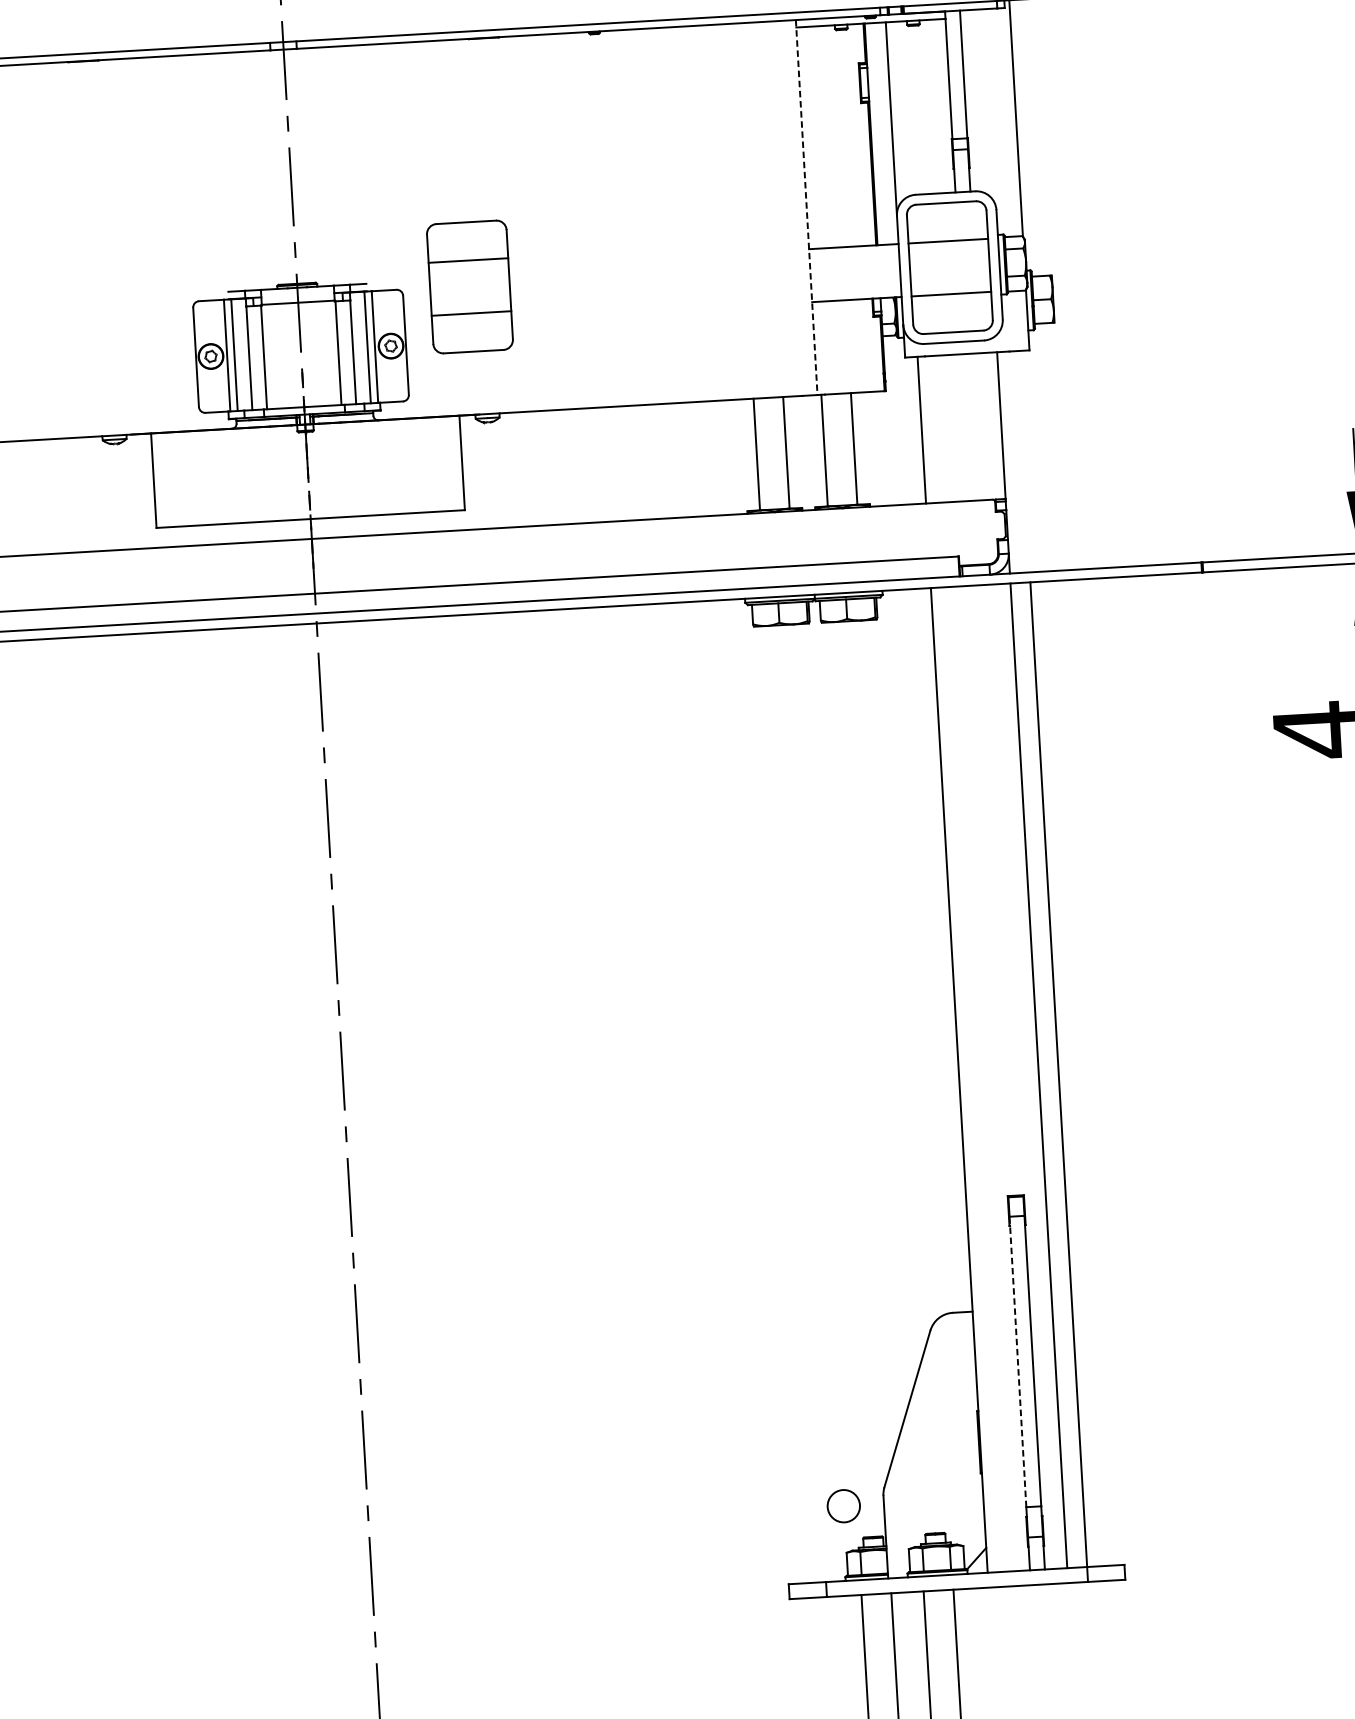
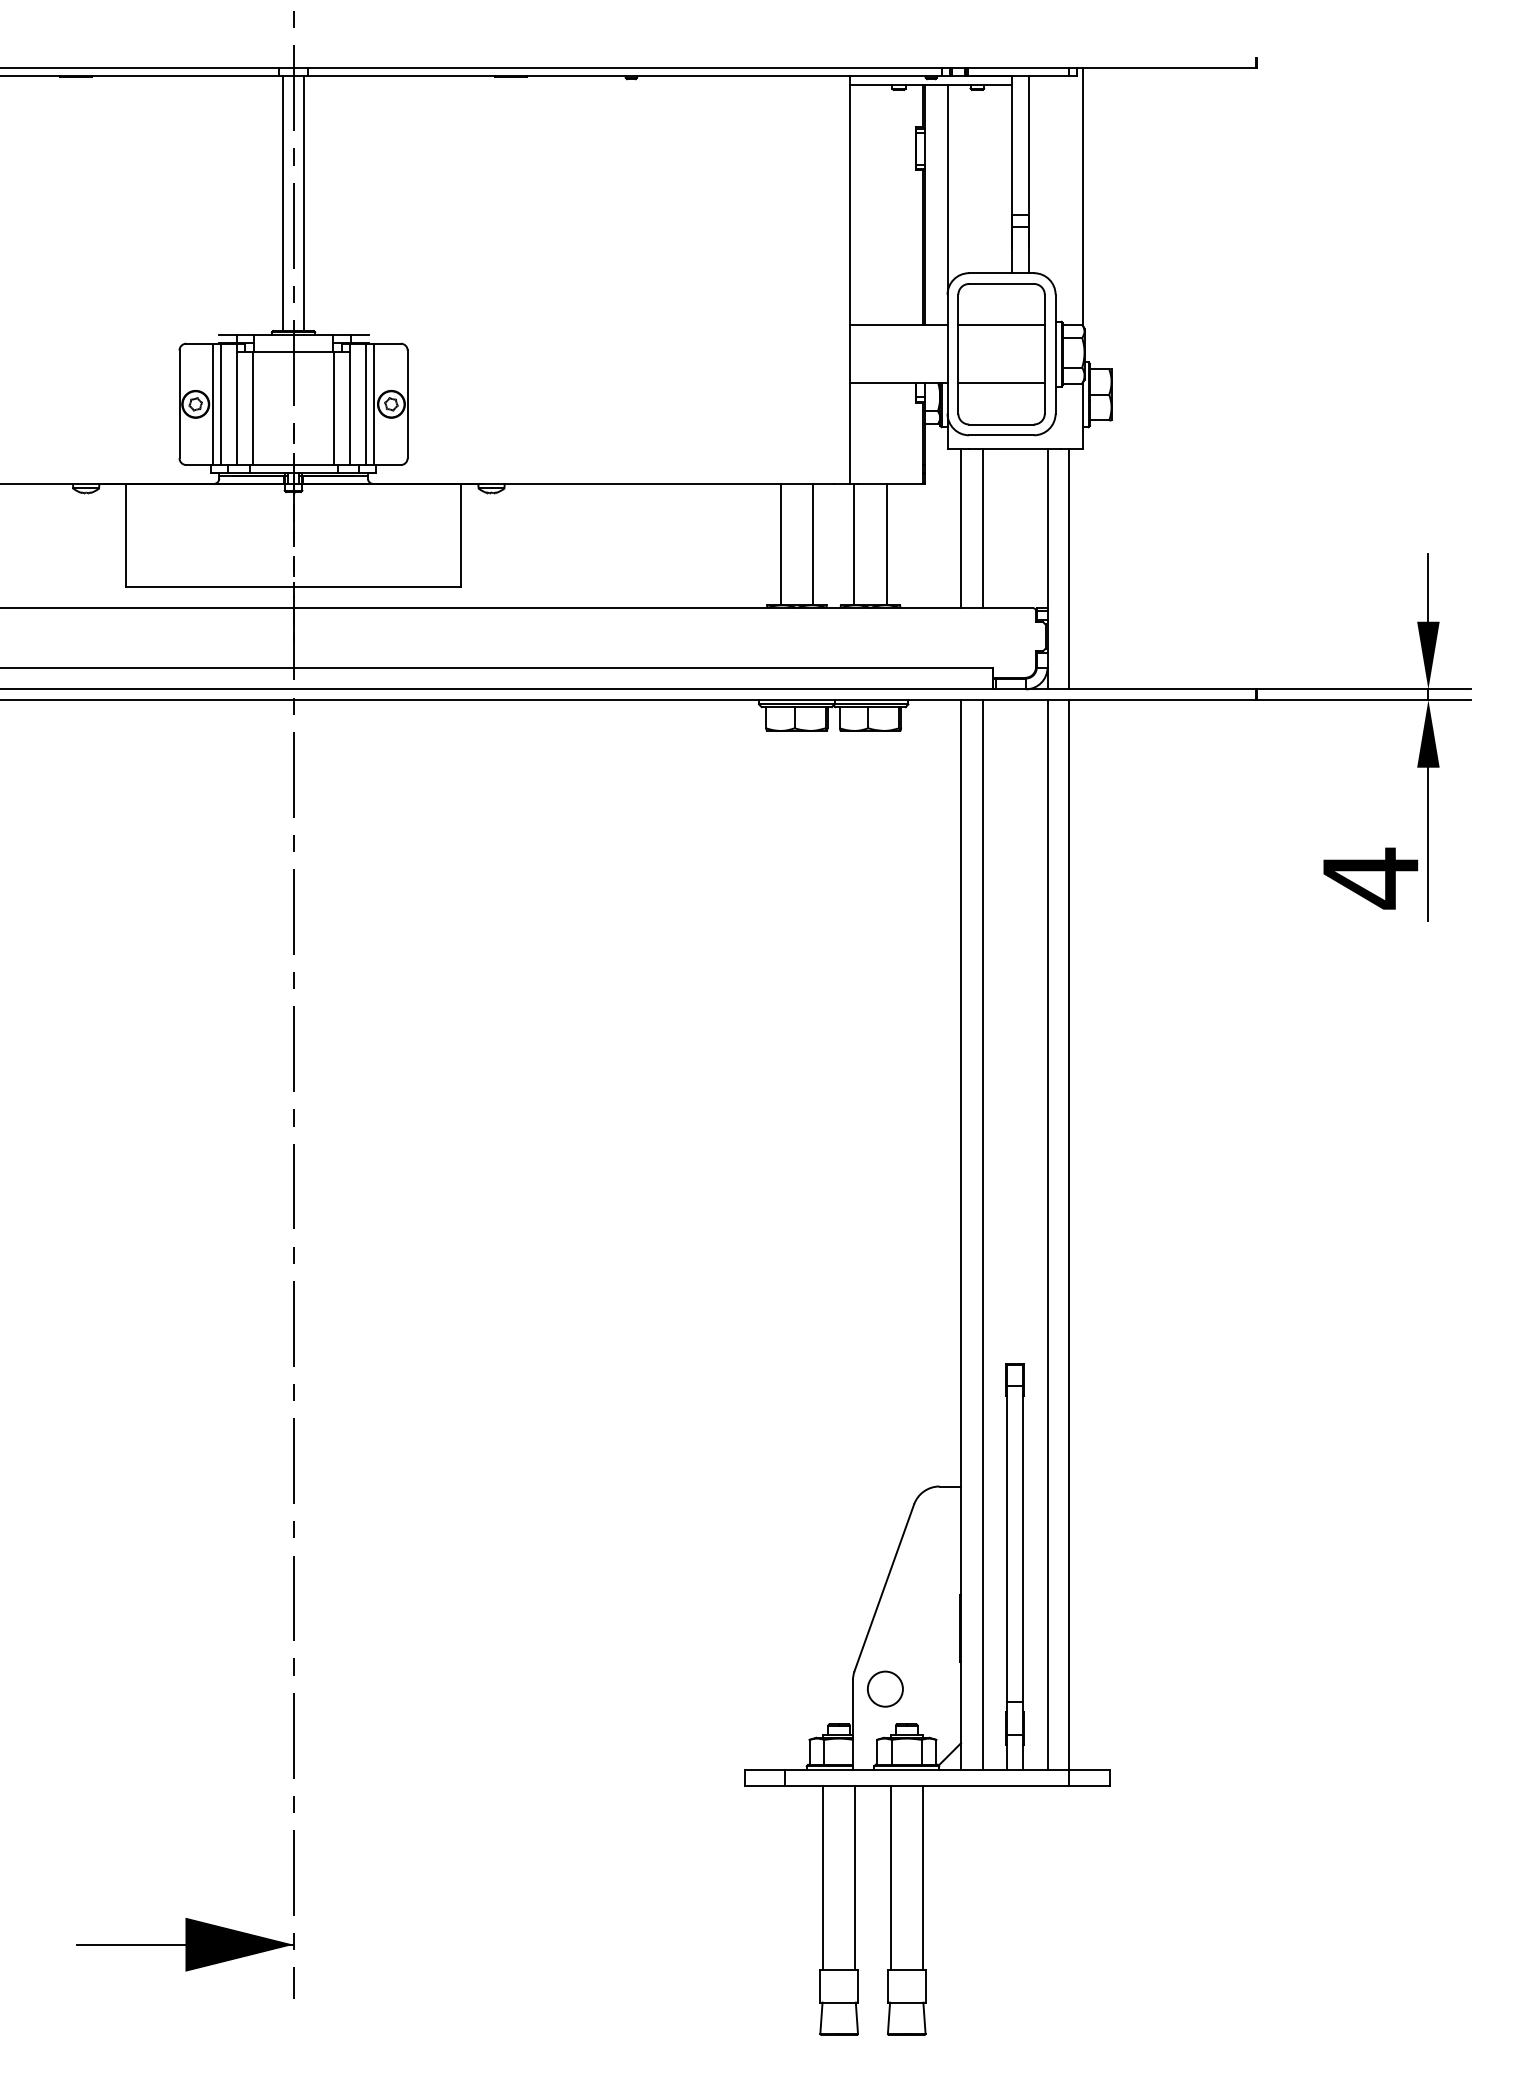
line: (300, 165) -> (304, 203), added
line: (280, 167) -> (282, 203), added
line: (806, 207) -> (850, 280), dashed -> solid
part: (469, 287) -> (480, 345), removed
line: (941, 429) -> (982, 528), added
line: (1023, 461) -> (1069, 568), added
line: (979, 1079) -> (982, 1235), added
line: (1017, 1361) -> (1006, 1543), dashed -> solid
circle: (843, 1505) -> (885, 1688), moved

